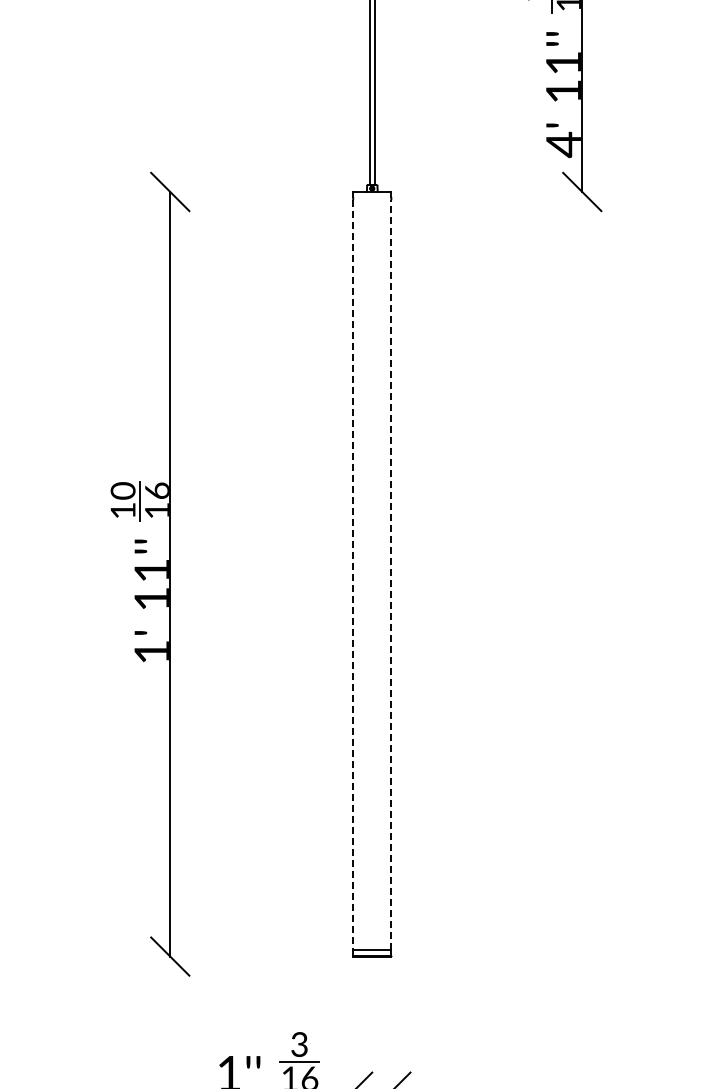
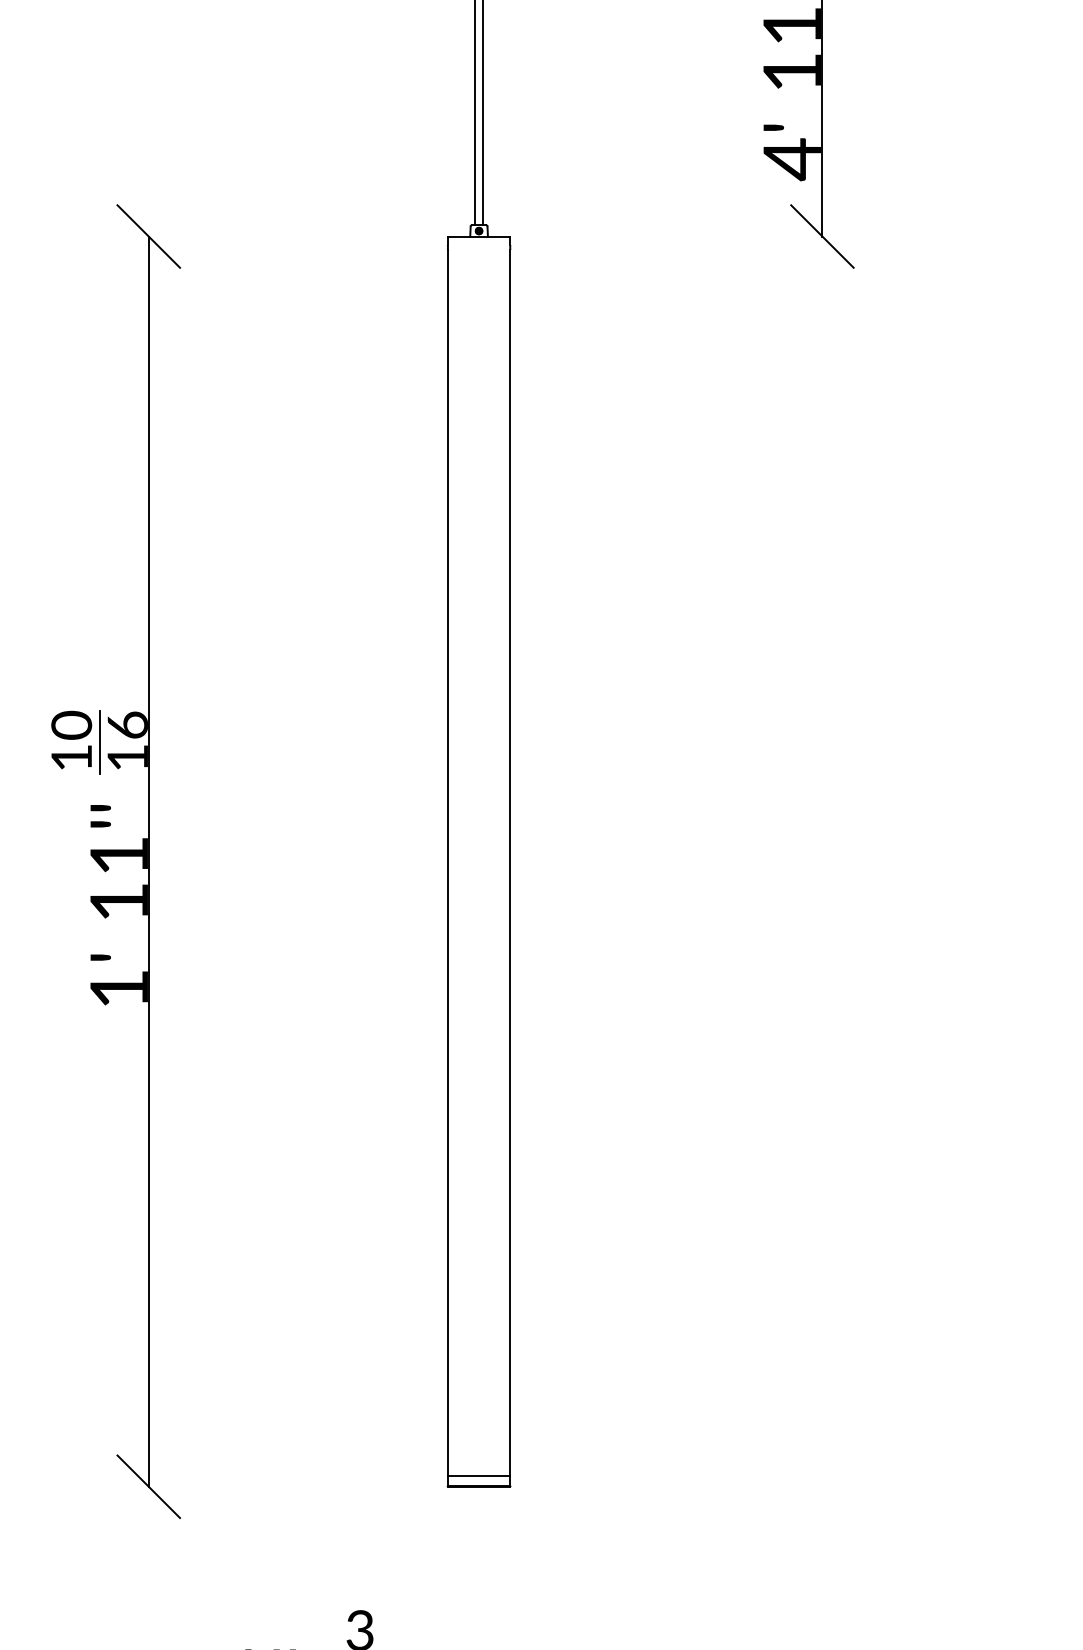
line: (353, 575) -> (448, 863), dashed -> solid
line: (391, 575) -> (510, 863), dashed -> solid

